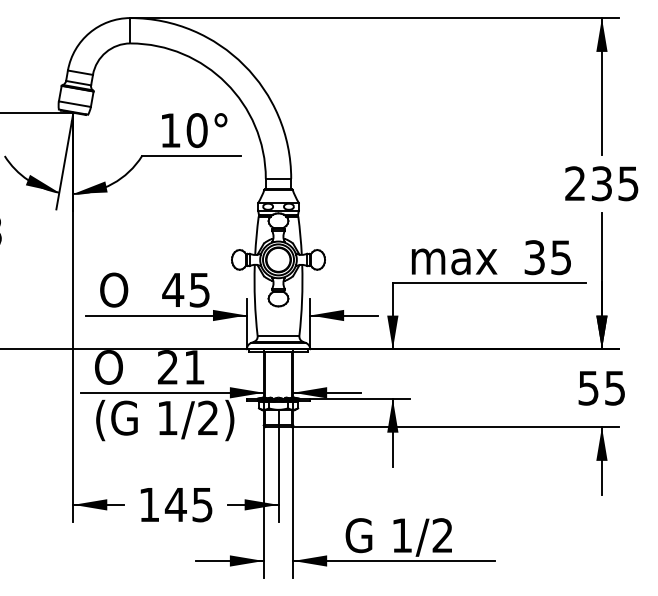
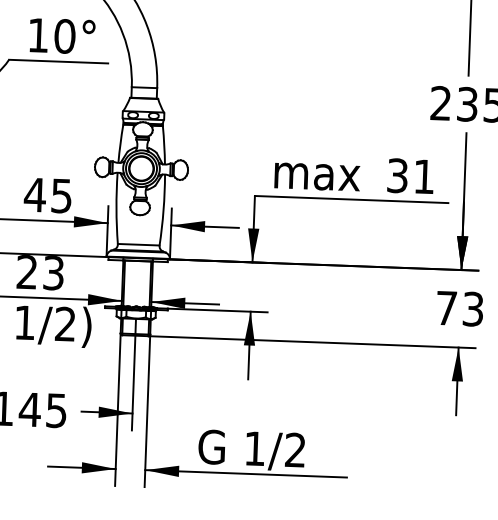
text: (560, 257) -> (423, 176), 35 -> 31
text: (194, 367) -> (53, 273), 21 -> 23
text: (601, 387) -> (459, 308), 55 -> 73

